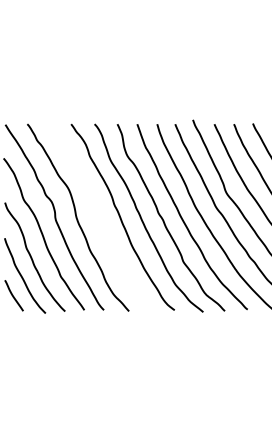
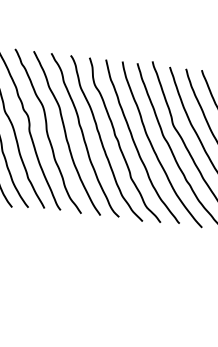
curve: (99, 217) -> (65, 133), added

